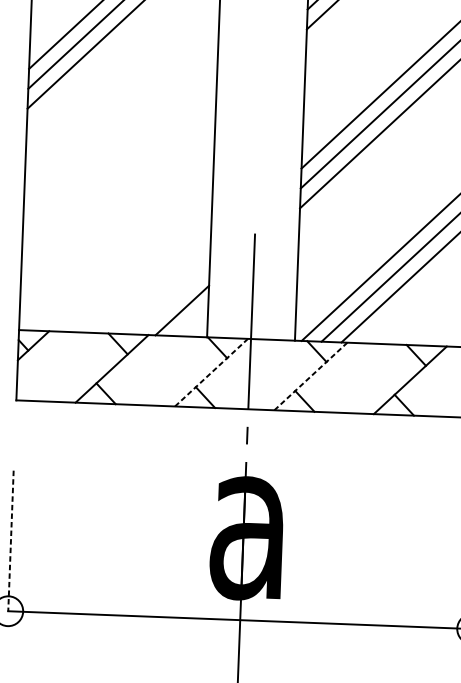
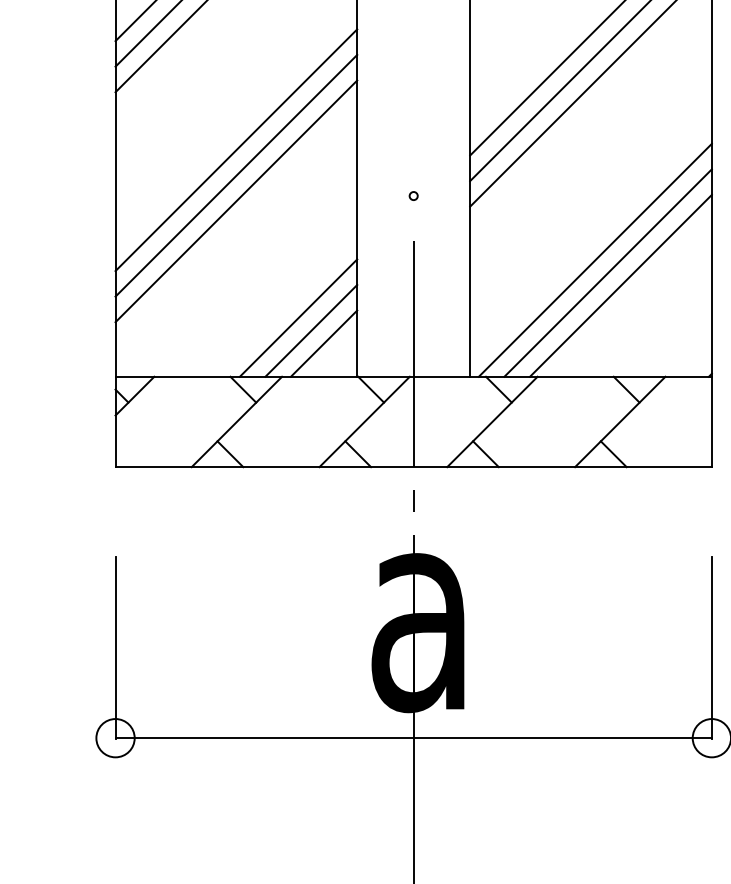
line: (119, 157) -> (236, 150), added
line: (119, 177) -> (236, 175), added
line: (118, 197) -> (236, 201), added
circle: (256, 197) -> (413, 195), added
line: (163, 289) -> (298, 317), added
line: (172, 299) -> (311, 330), added
line: (211, 372) -> (364, 421), dashed -> solid
line: (310, 376) -> (492, 421), dashed -> solid
line: (10, 541) -> (115, 648), dashed -> solid

